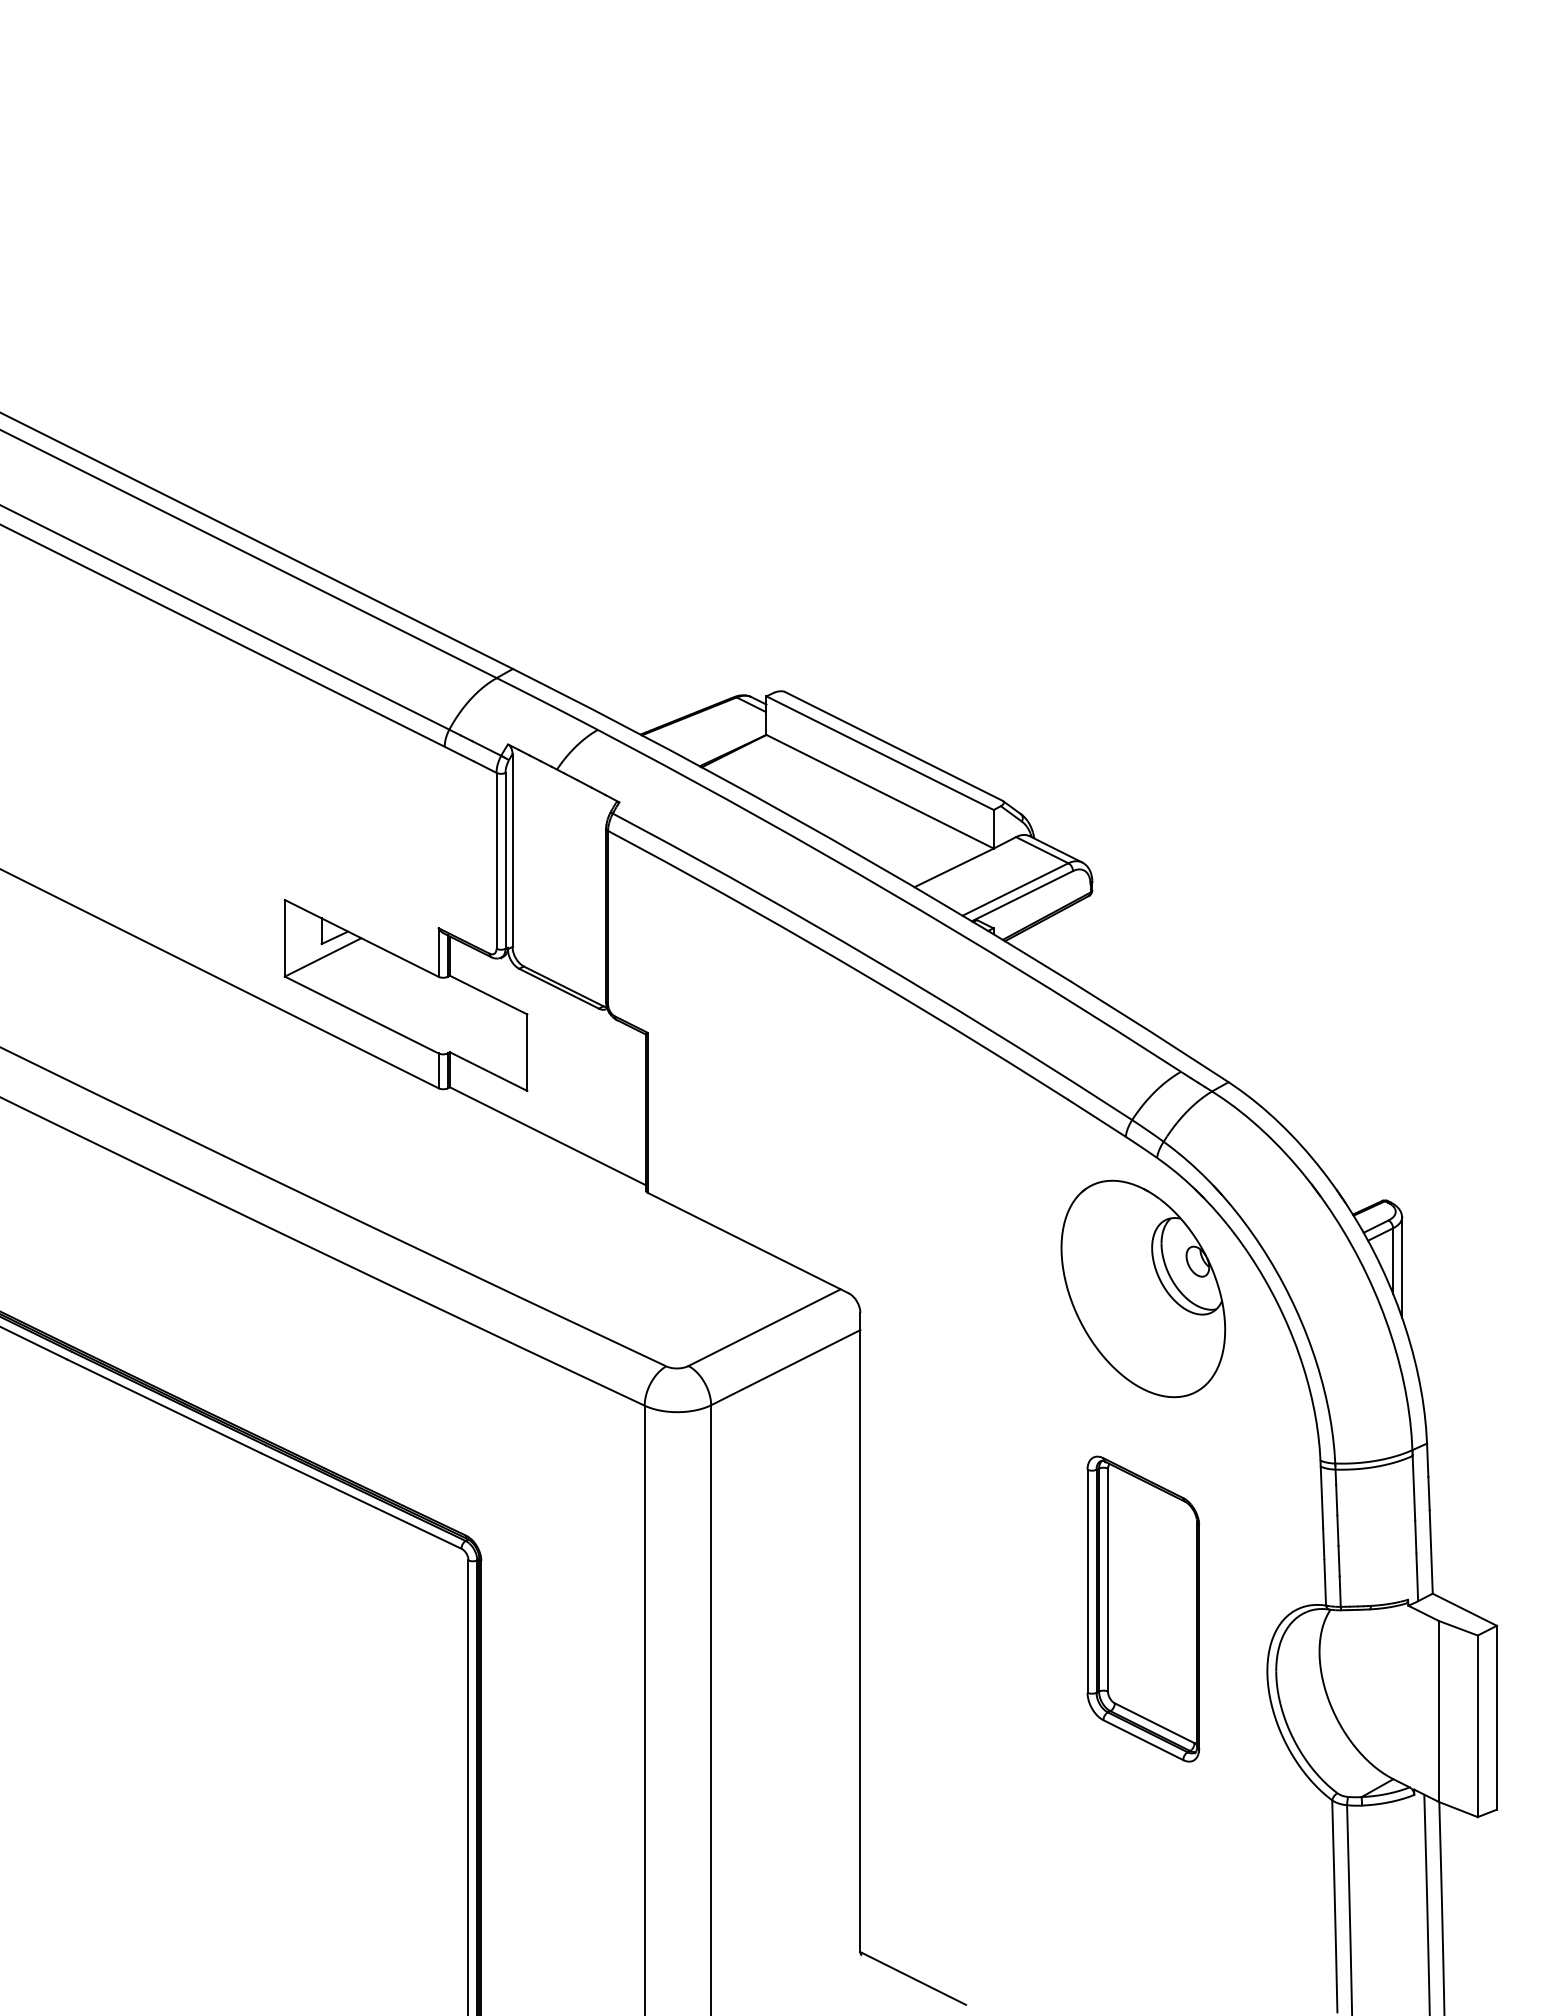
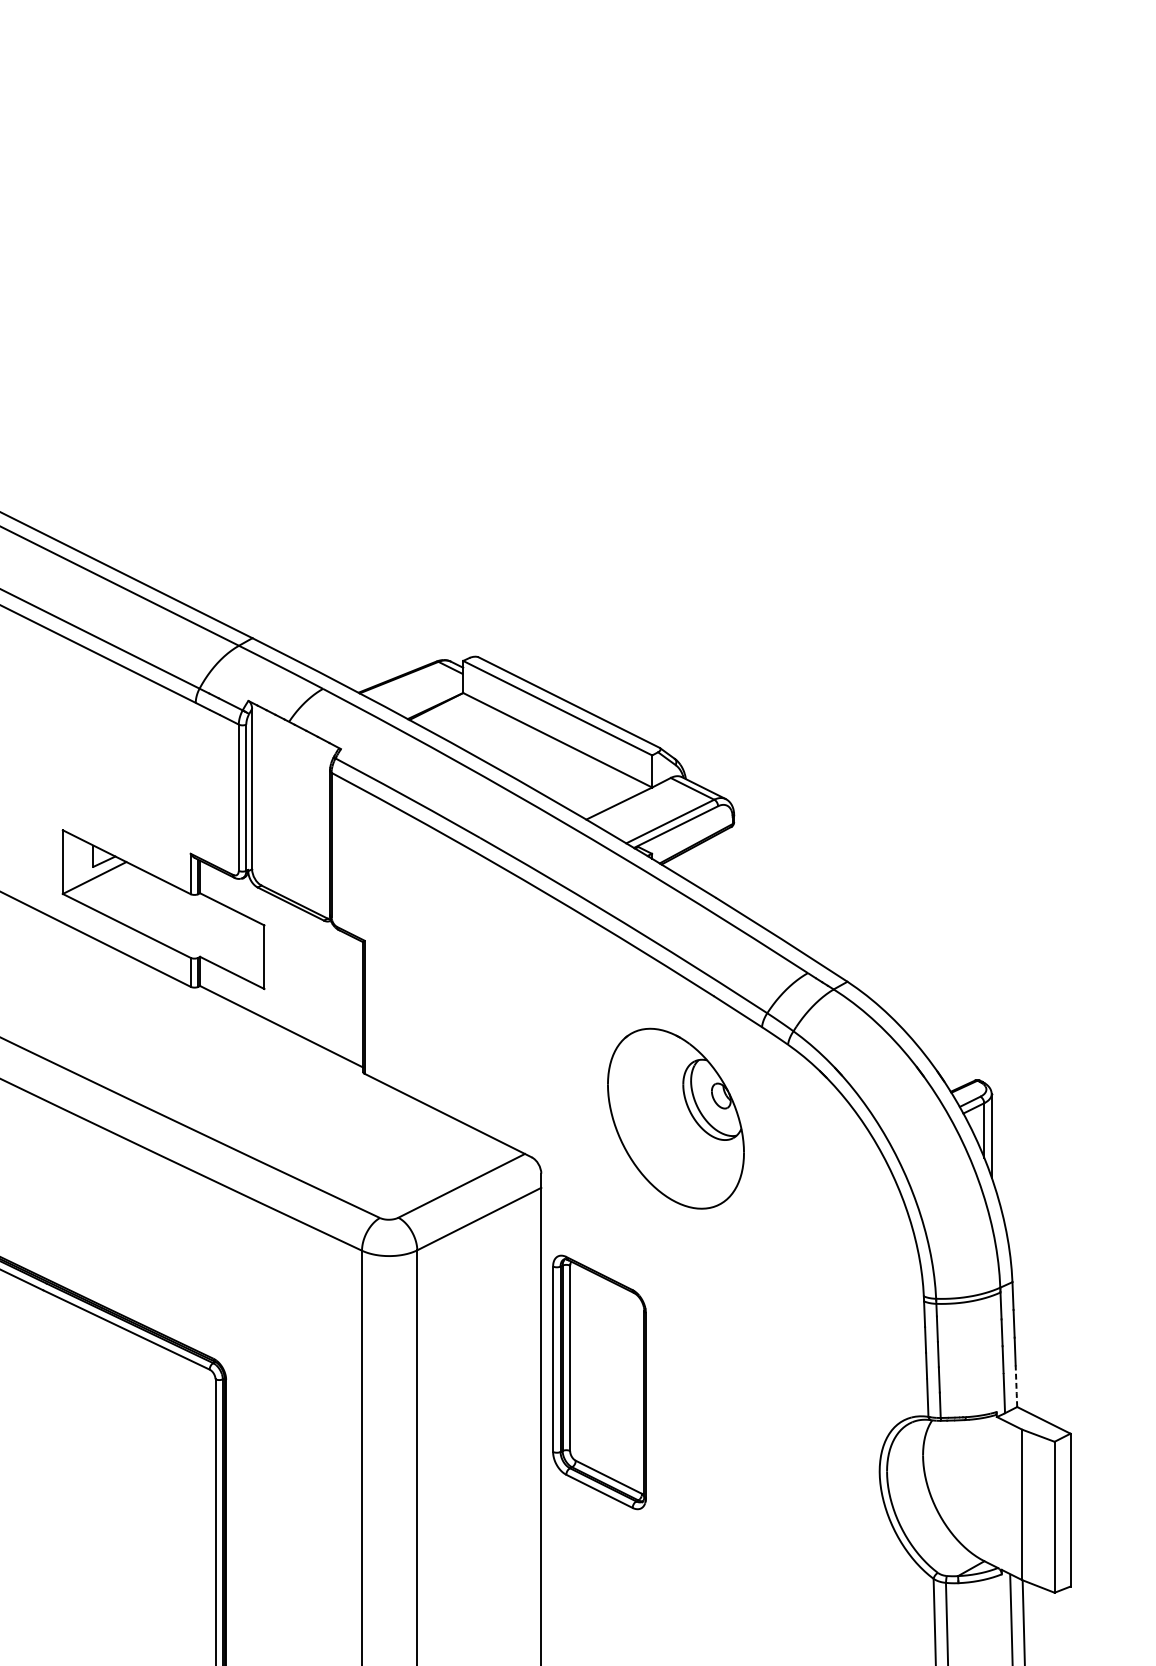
part: (1143, 1288) -> (676, 1118), moved
line: (1431, 1569) -> (1016, 1386), solid -> dashed
part: (1143, 1608) -> (599, 1381), moved

